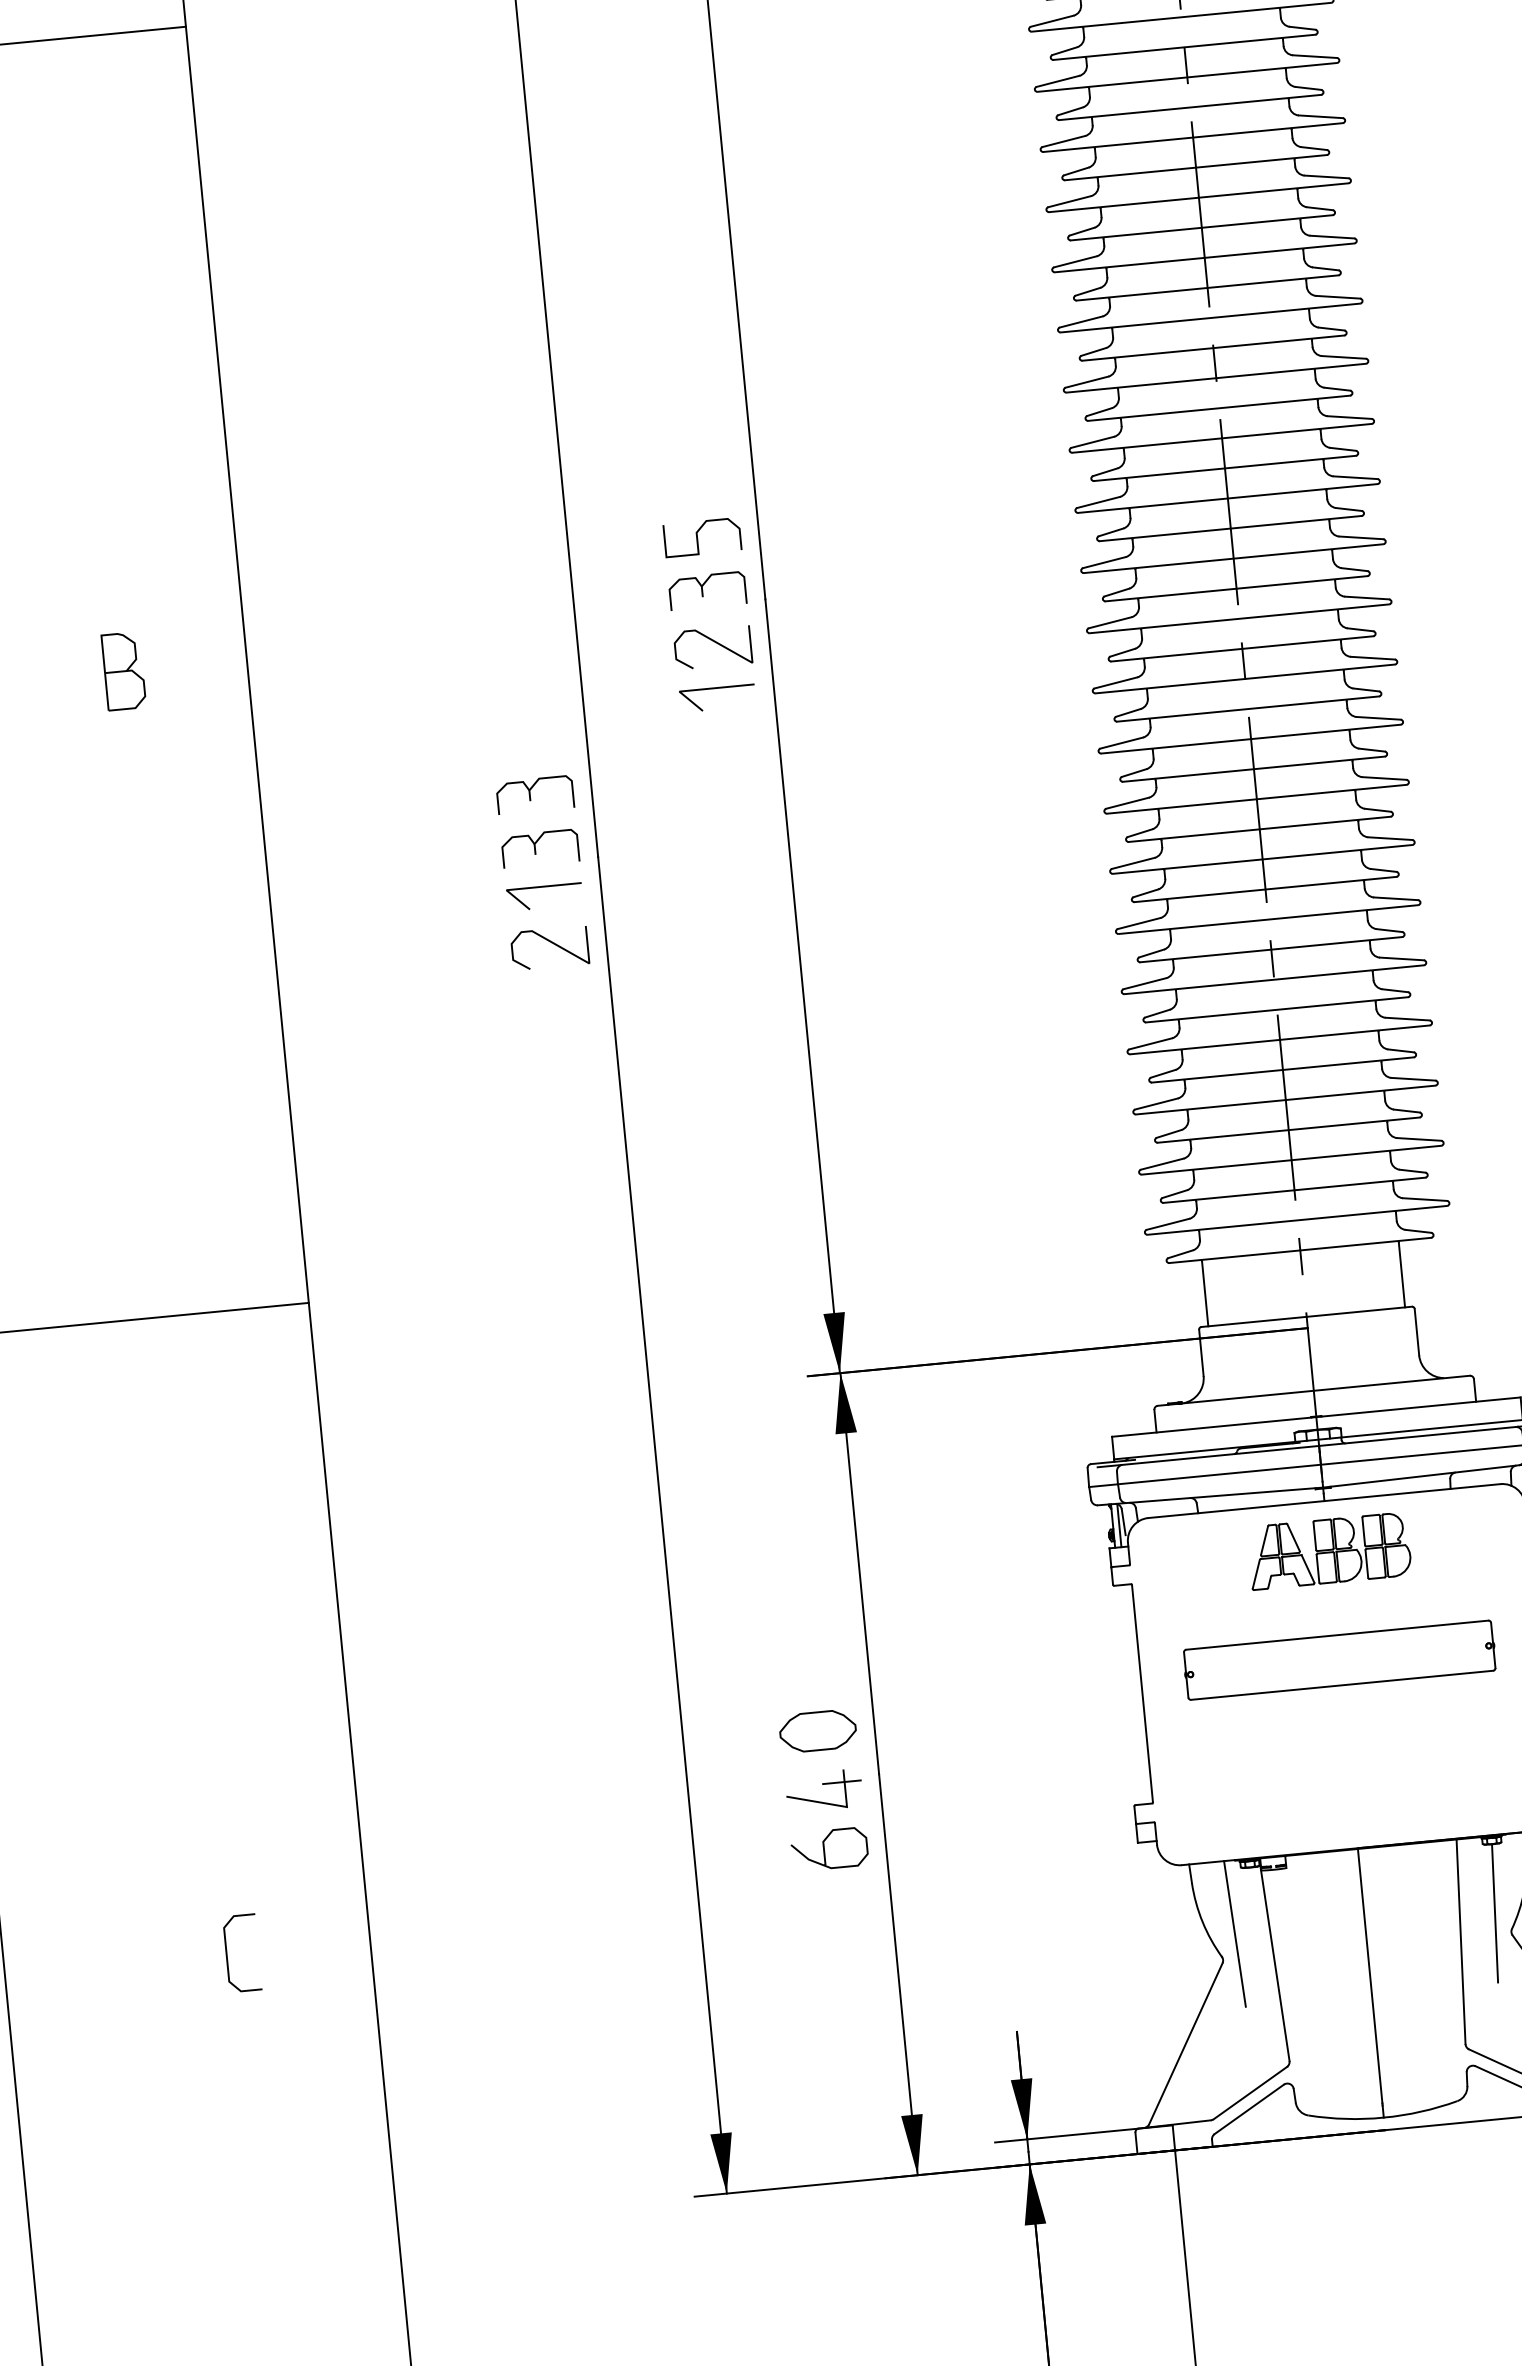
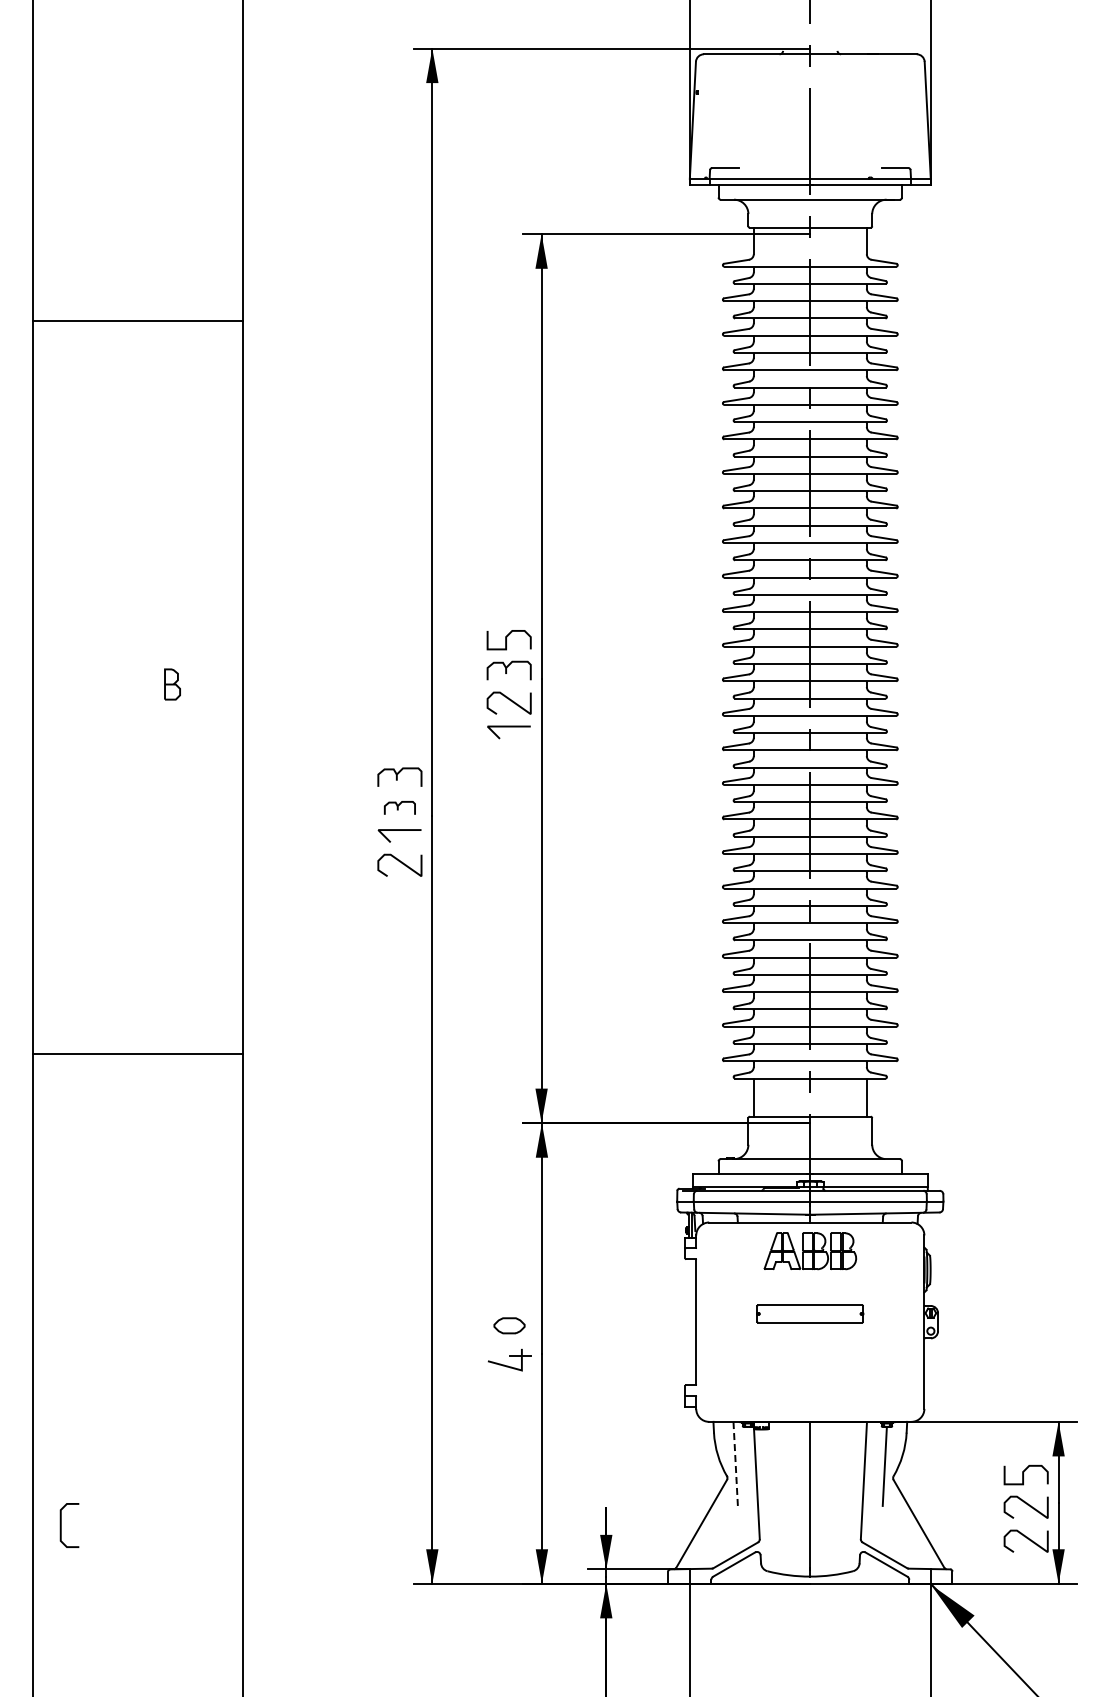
part: (123, 671) -> (172, 684), size x0.7
part: (539, 847) -> (399, 807), size x0.7
part: (1338, 1659) -> (809, 1313), size x0.6
part: (817, 1730) -> (509, 1325), size x0.7
curve: (825, 1849) -> (507, 1393), removed
line: (1234, 1933) -> (735, 1463), solid -> dashed
curve: (227, 1954) -> (61, 1525), moved

